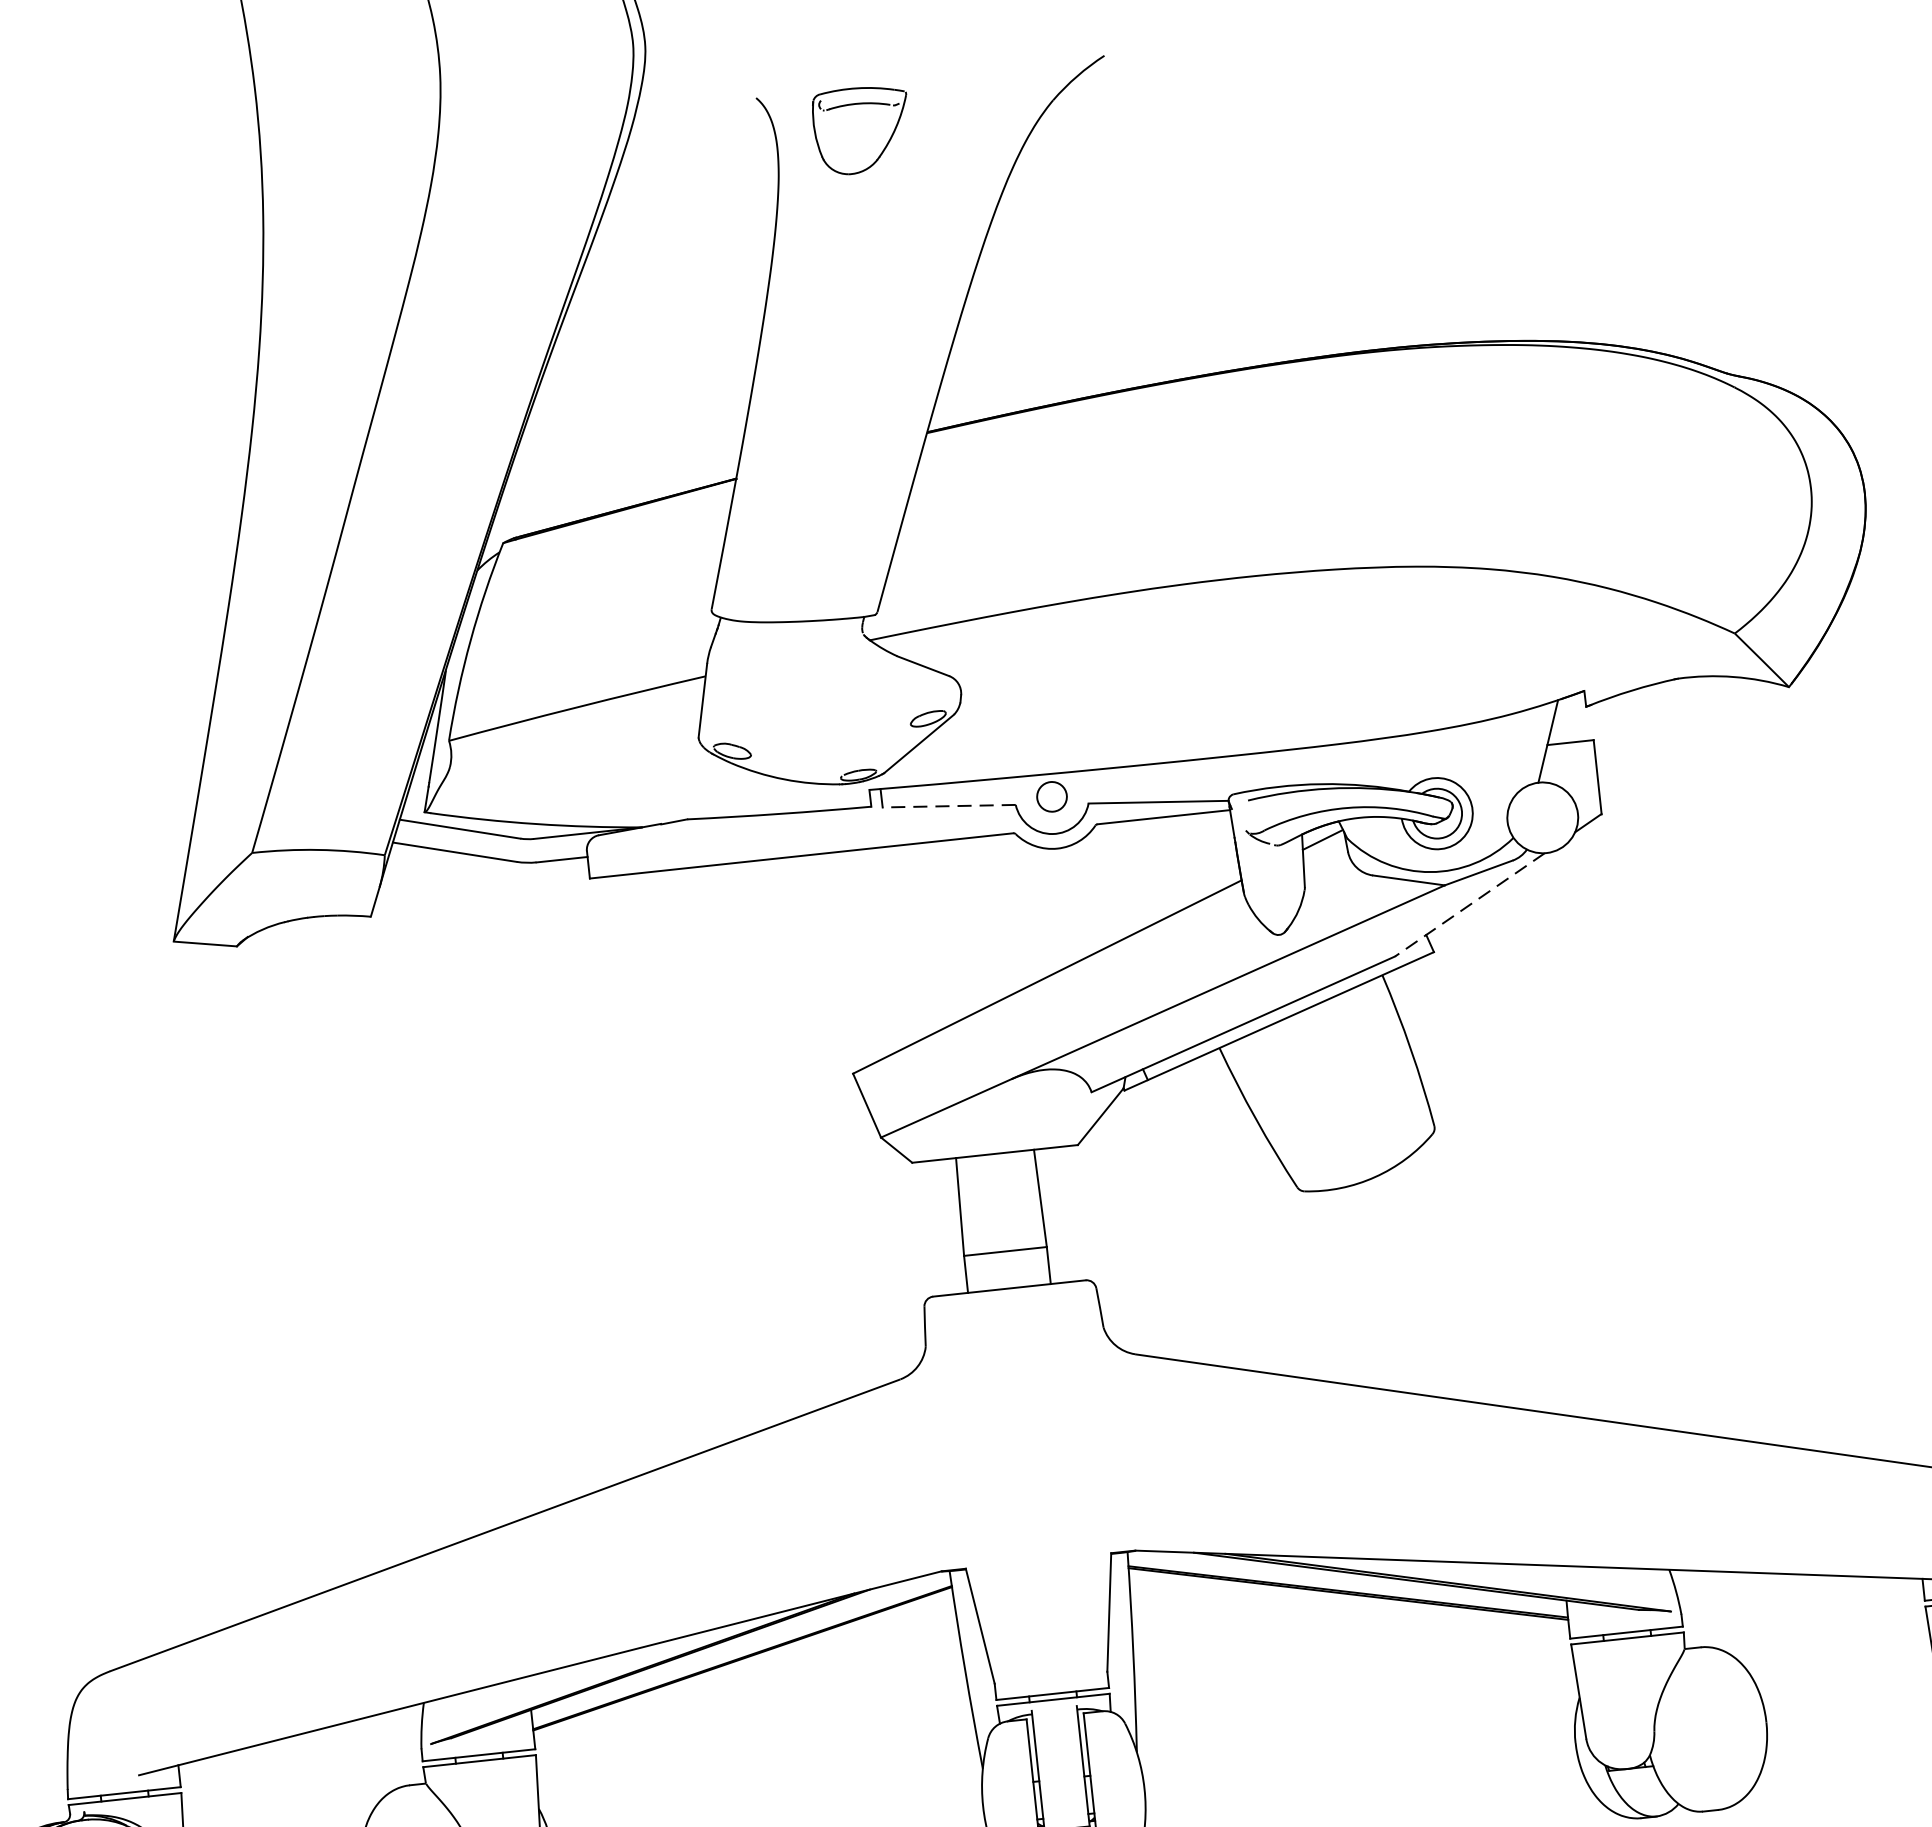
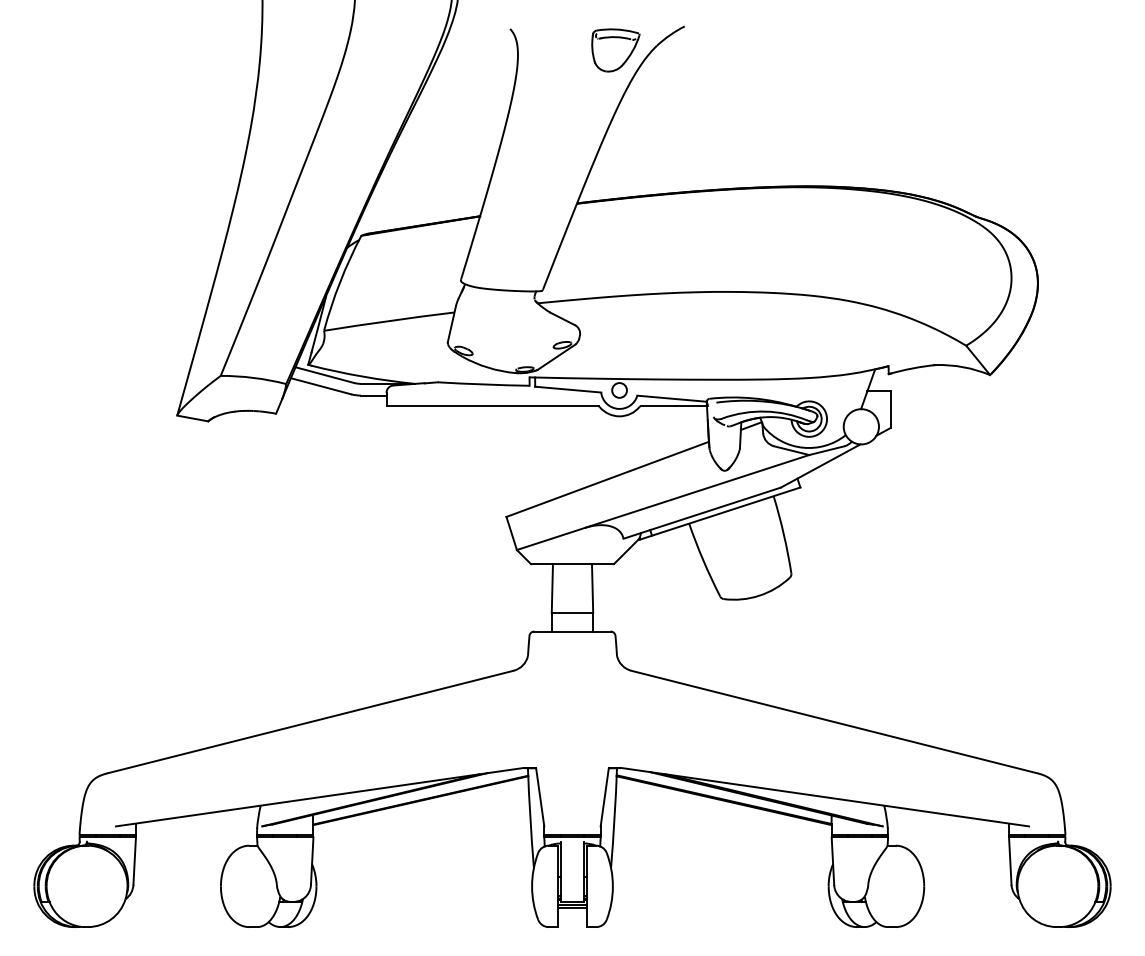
part: (861, 130) -> (615, 50), moved
line: (947, 806) -> (567, 389), dashed -> solid
line: (1469, 905) -> (820, 466), dashed -> solid

